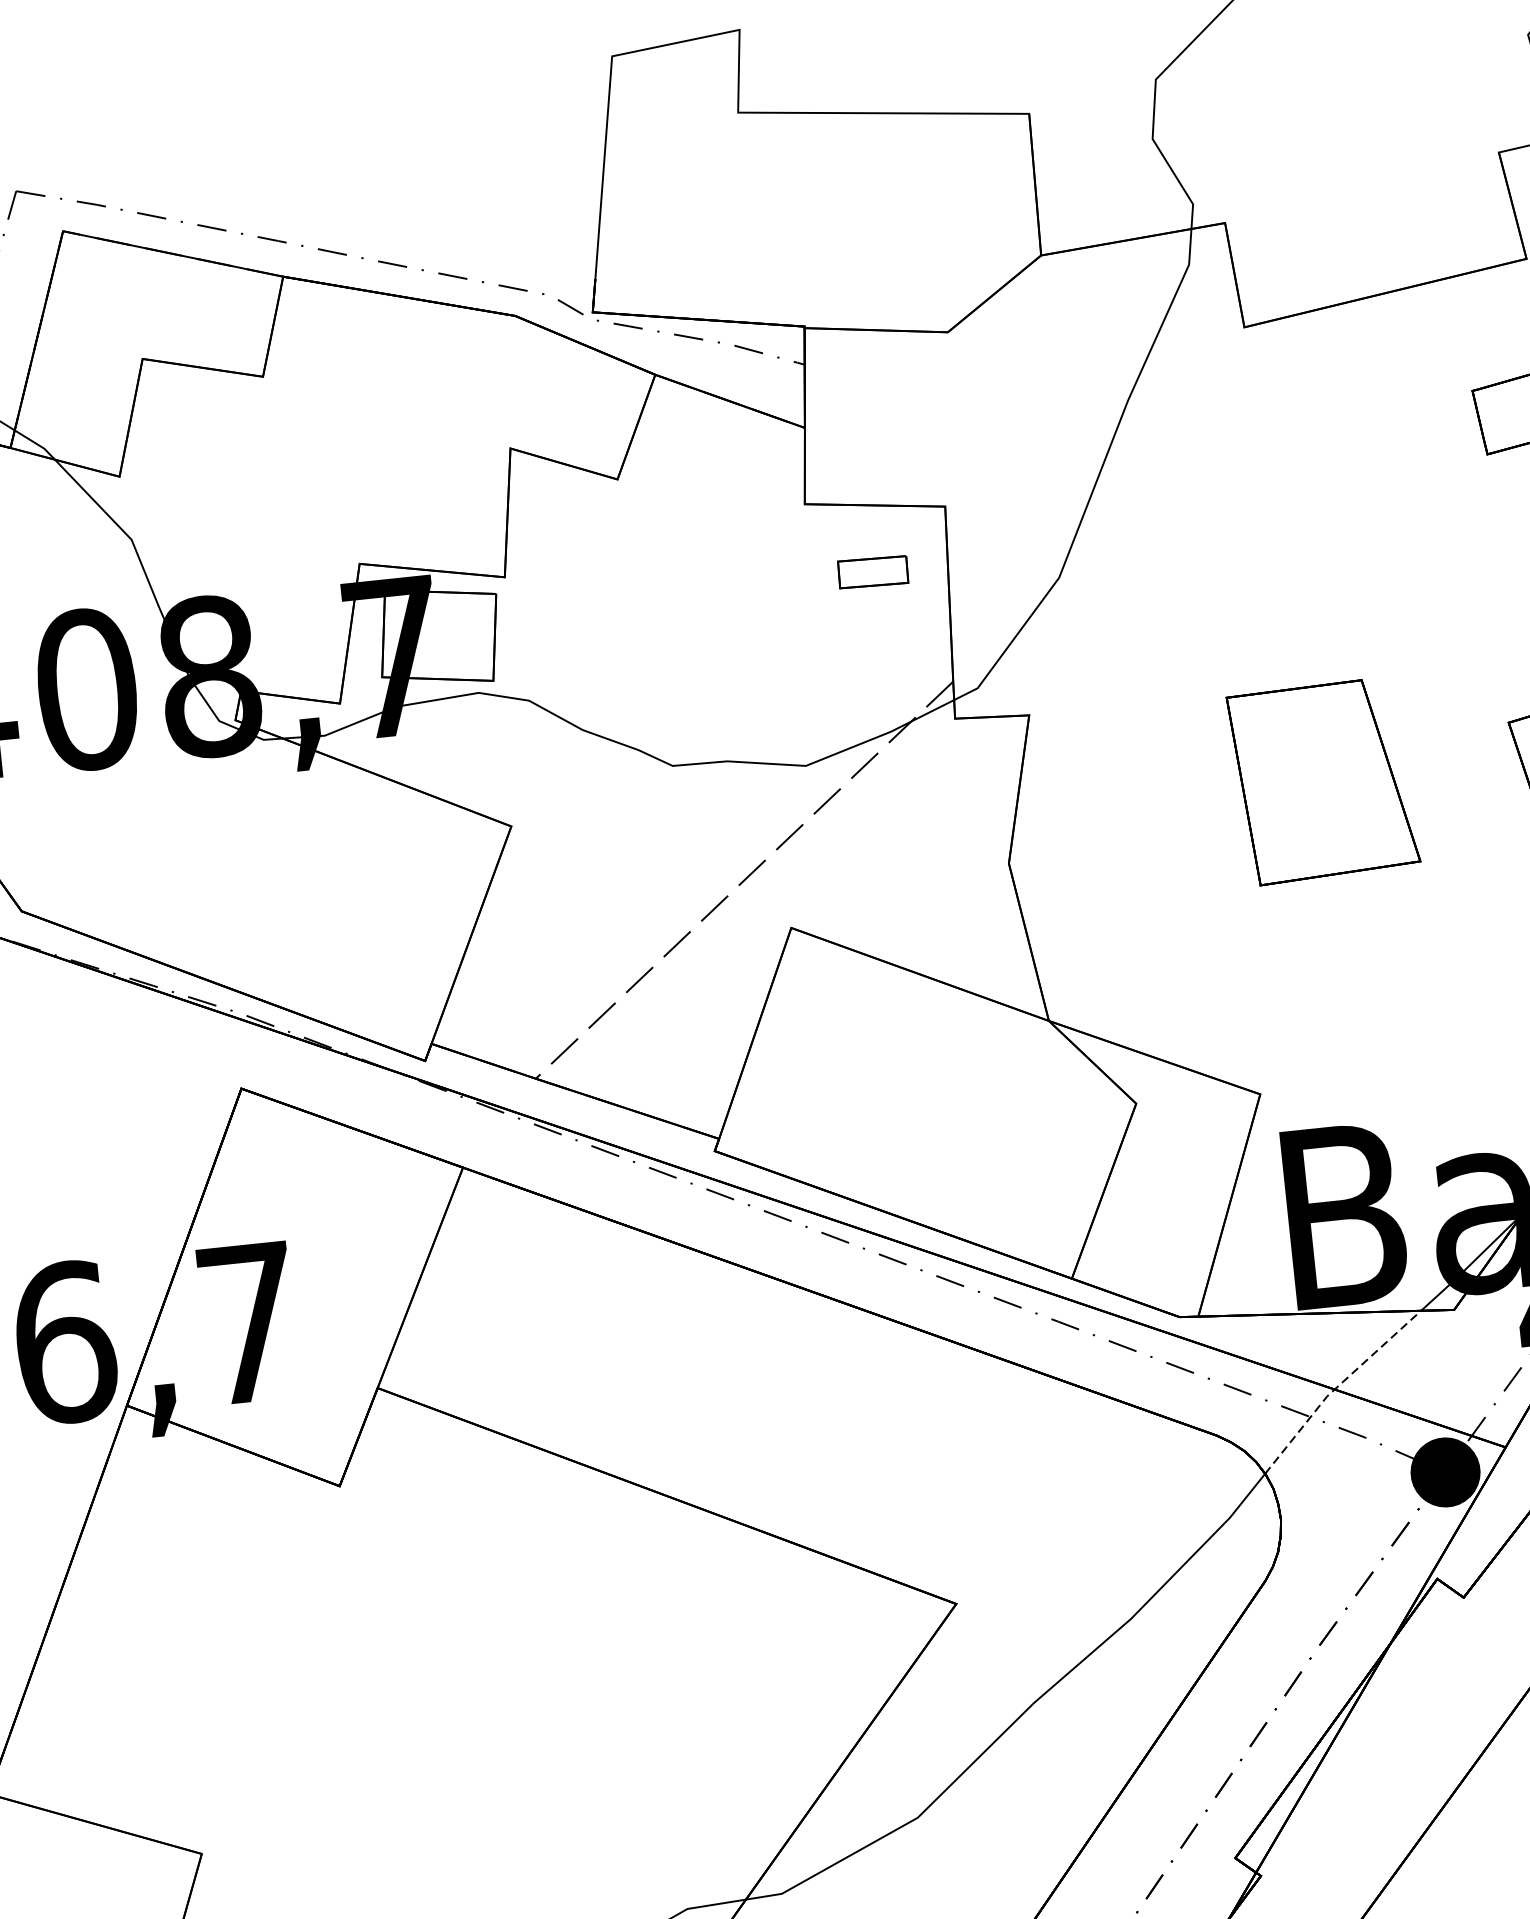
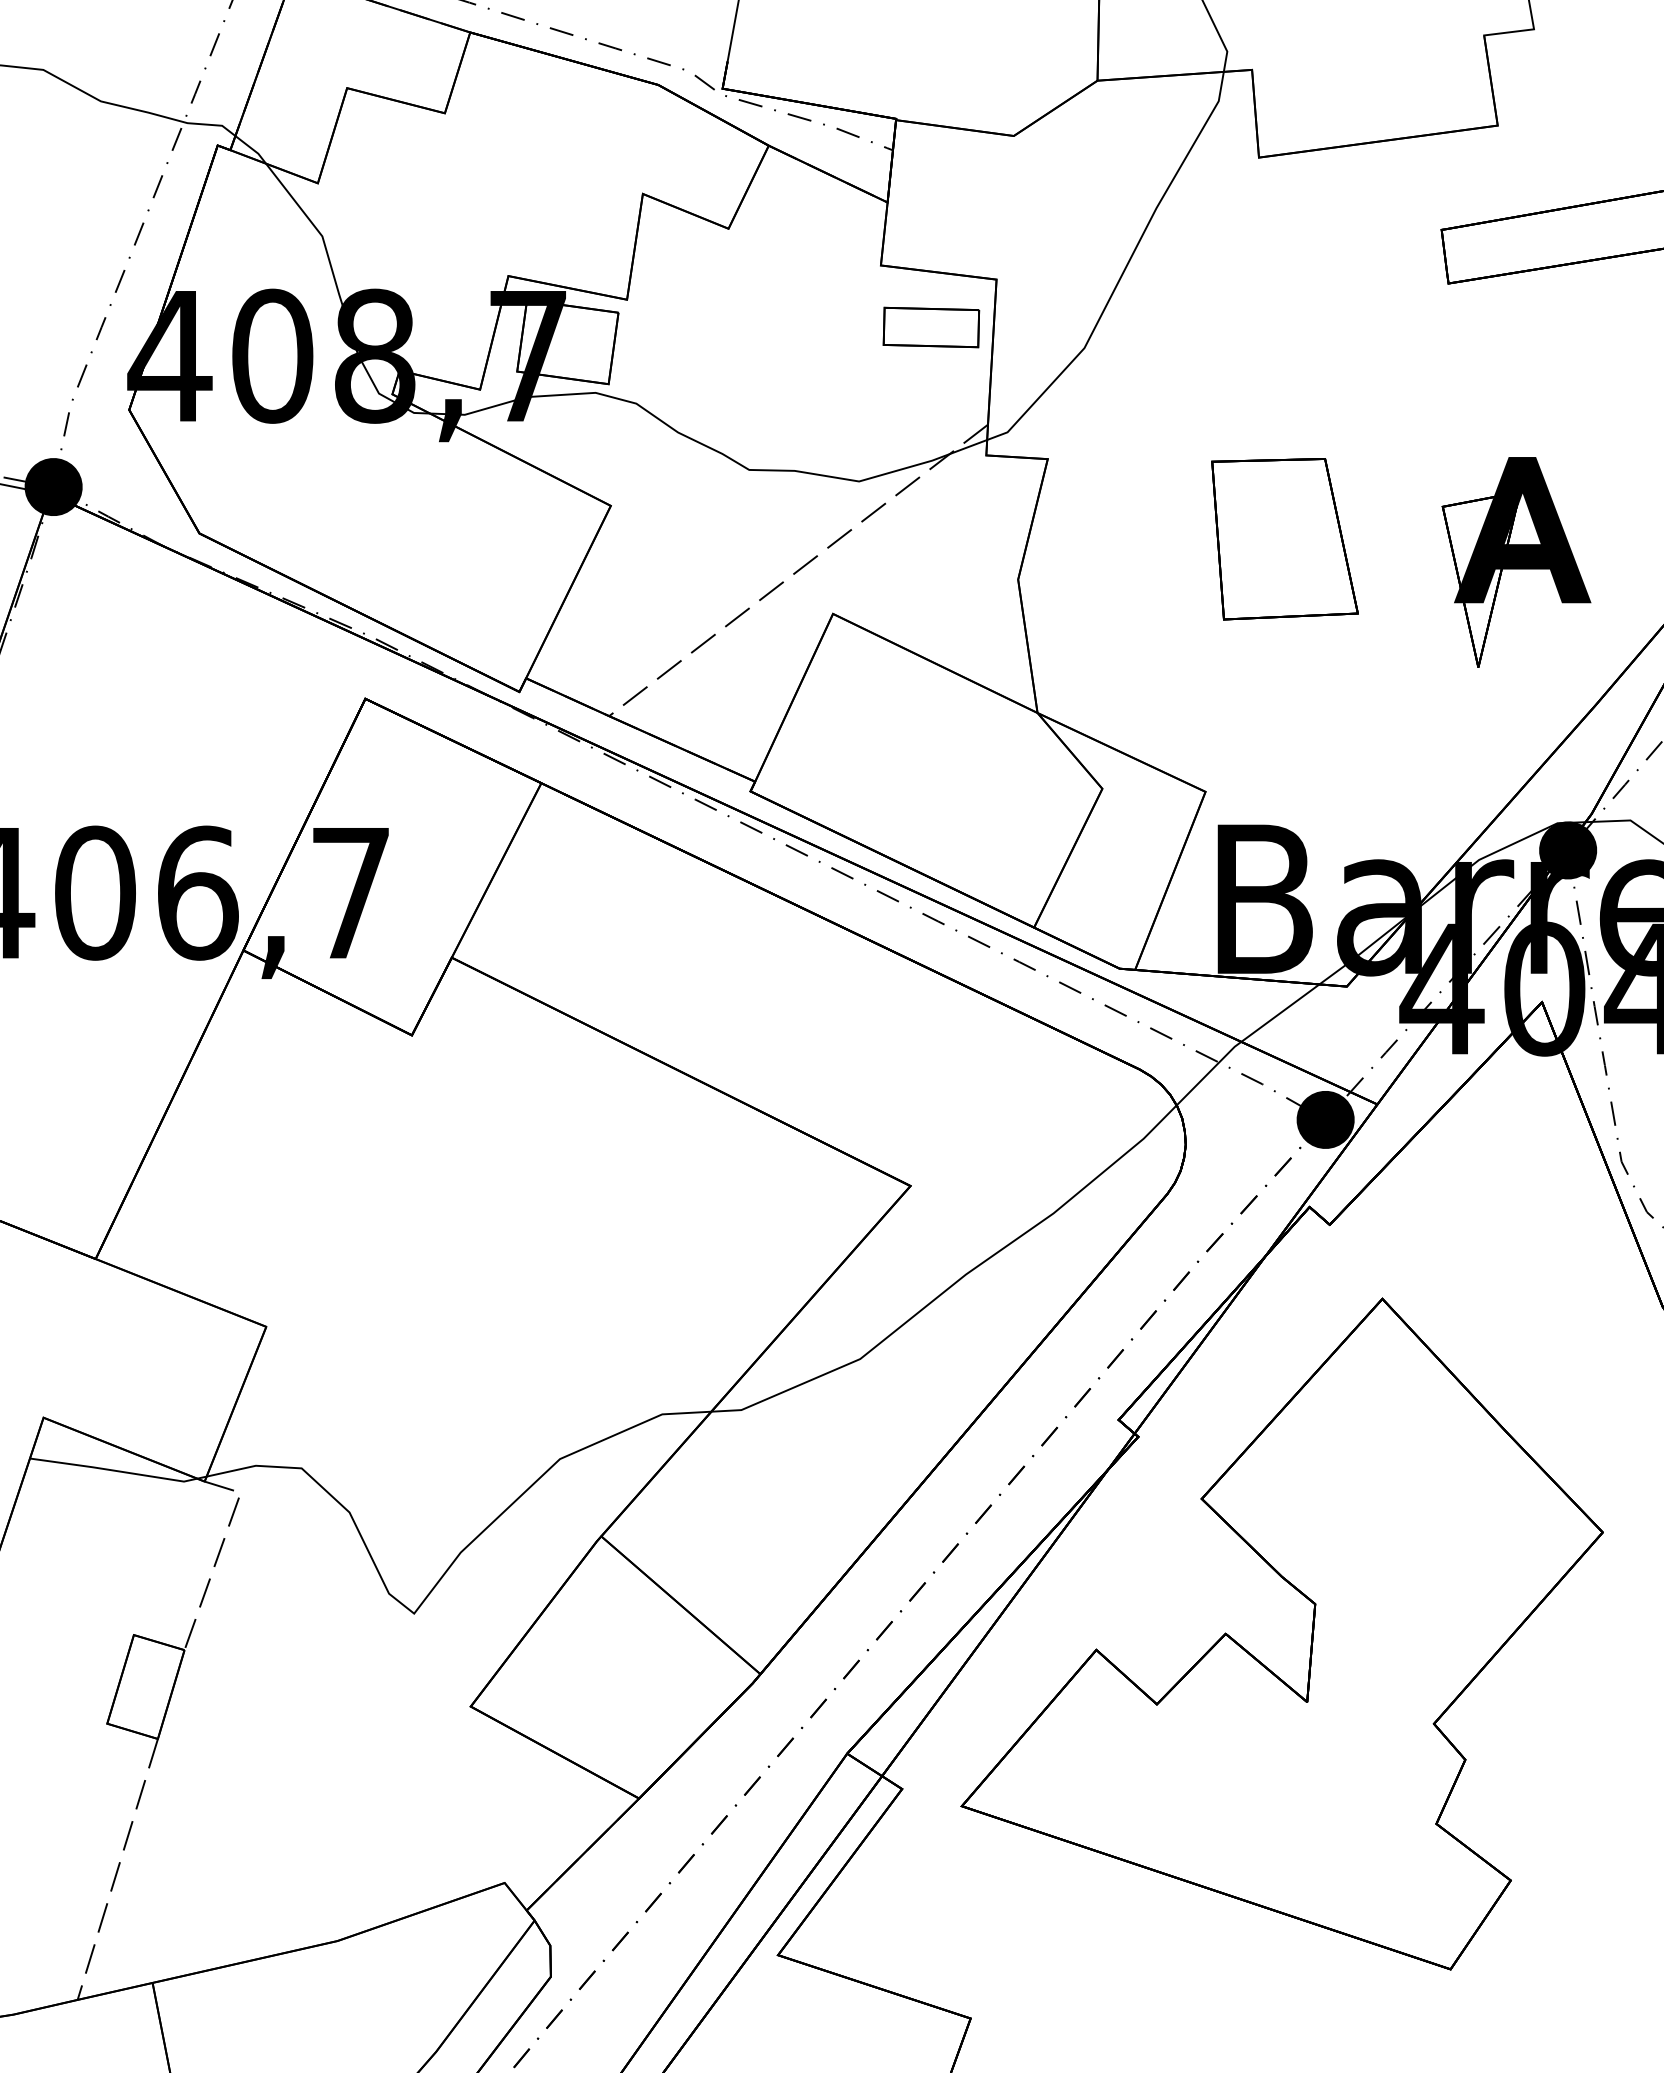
part: (873, 572) -> (931, 327), size x1.67
line: (1337, 1387) -> (1243, 1040), dashed -> solid

